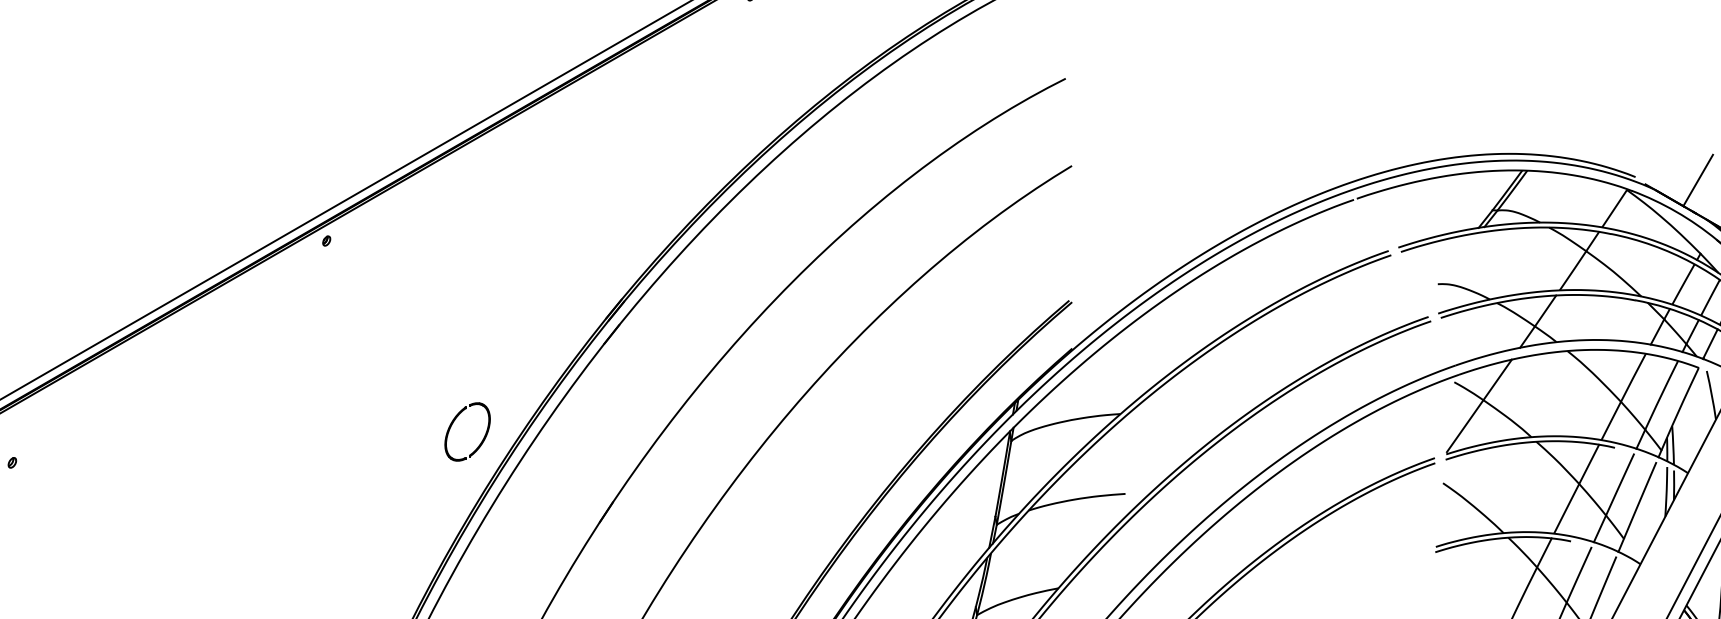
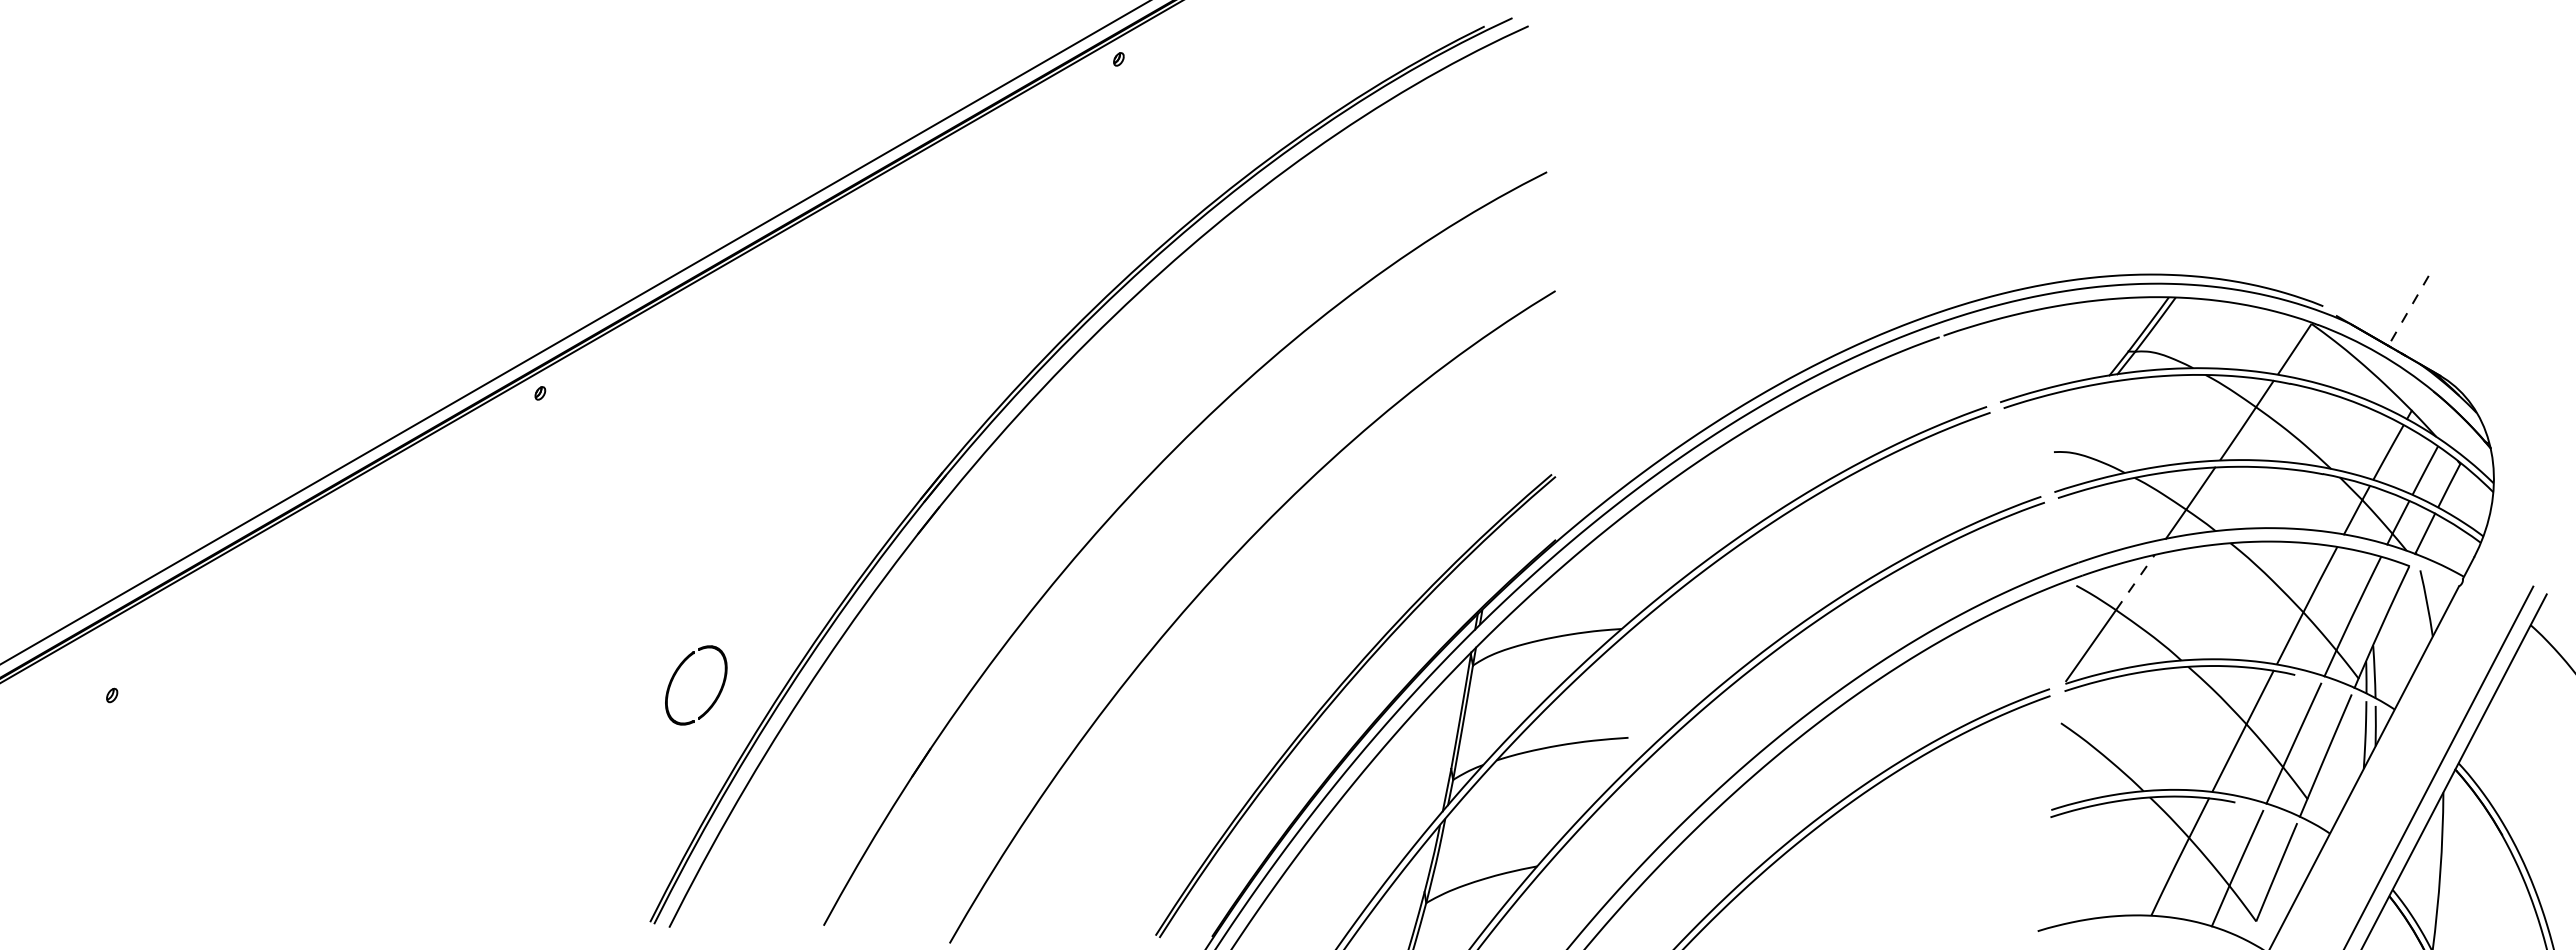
line: (1698, 180) -> (2408, 311), solid -> dashed
line: (1497, 379) -> (2135, 582), solid -> dashed
part: (480, 442) -> (714, 699), moved

